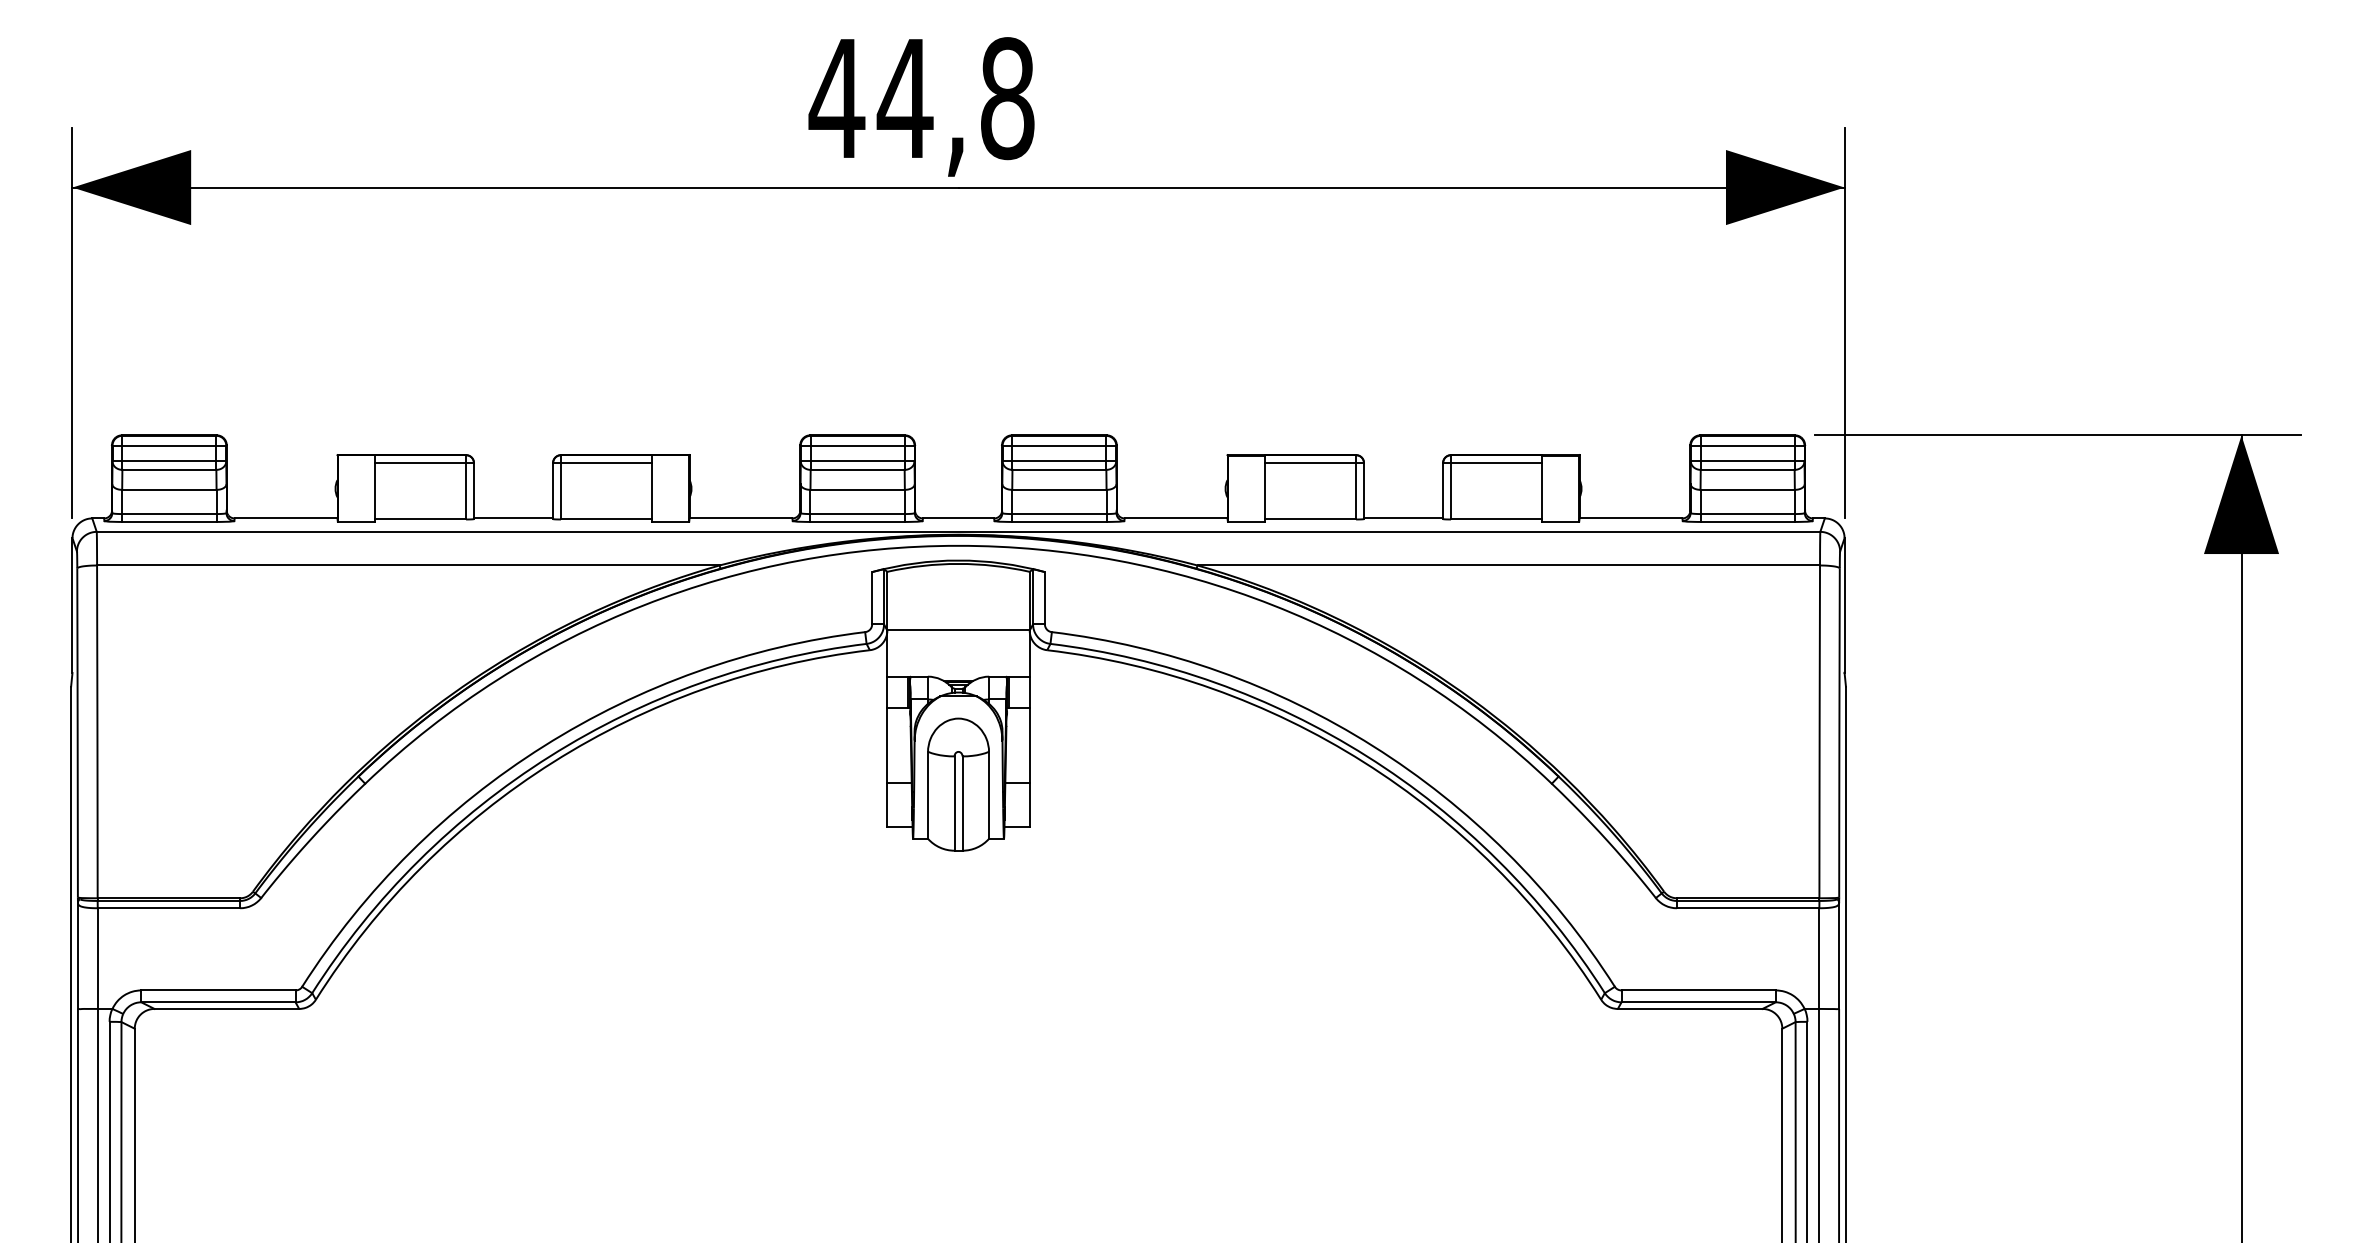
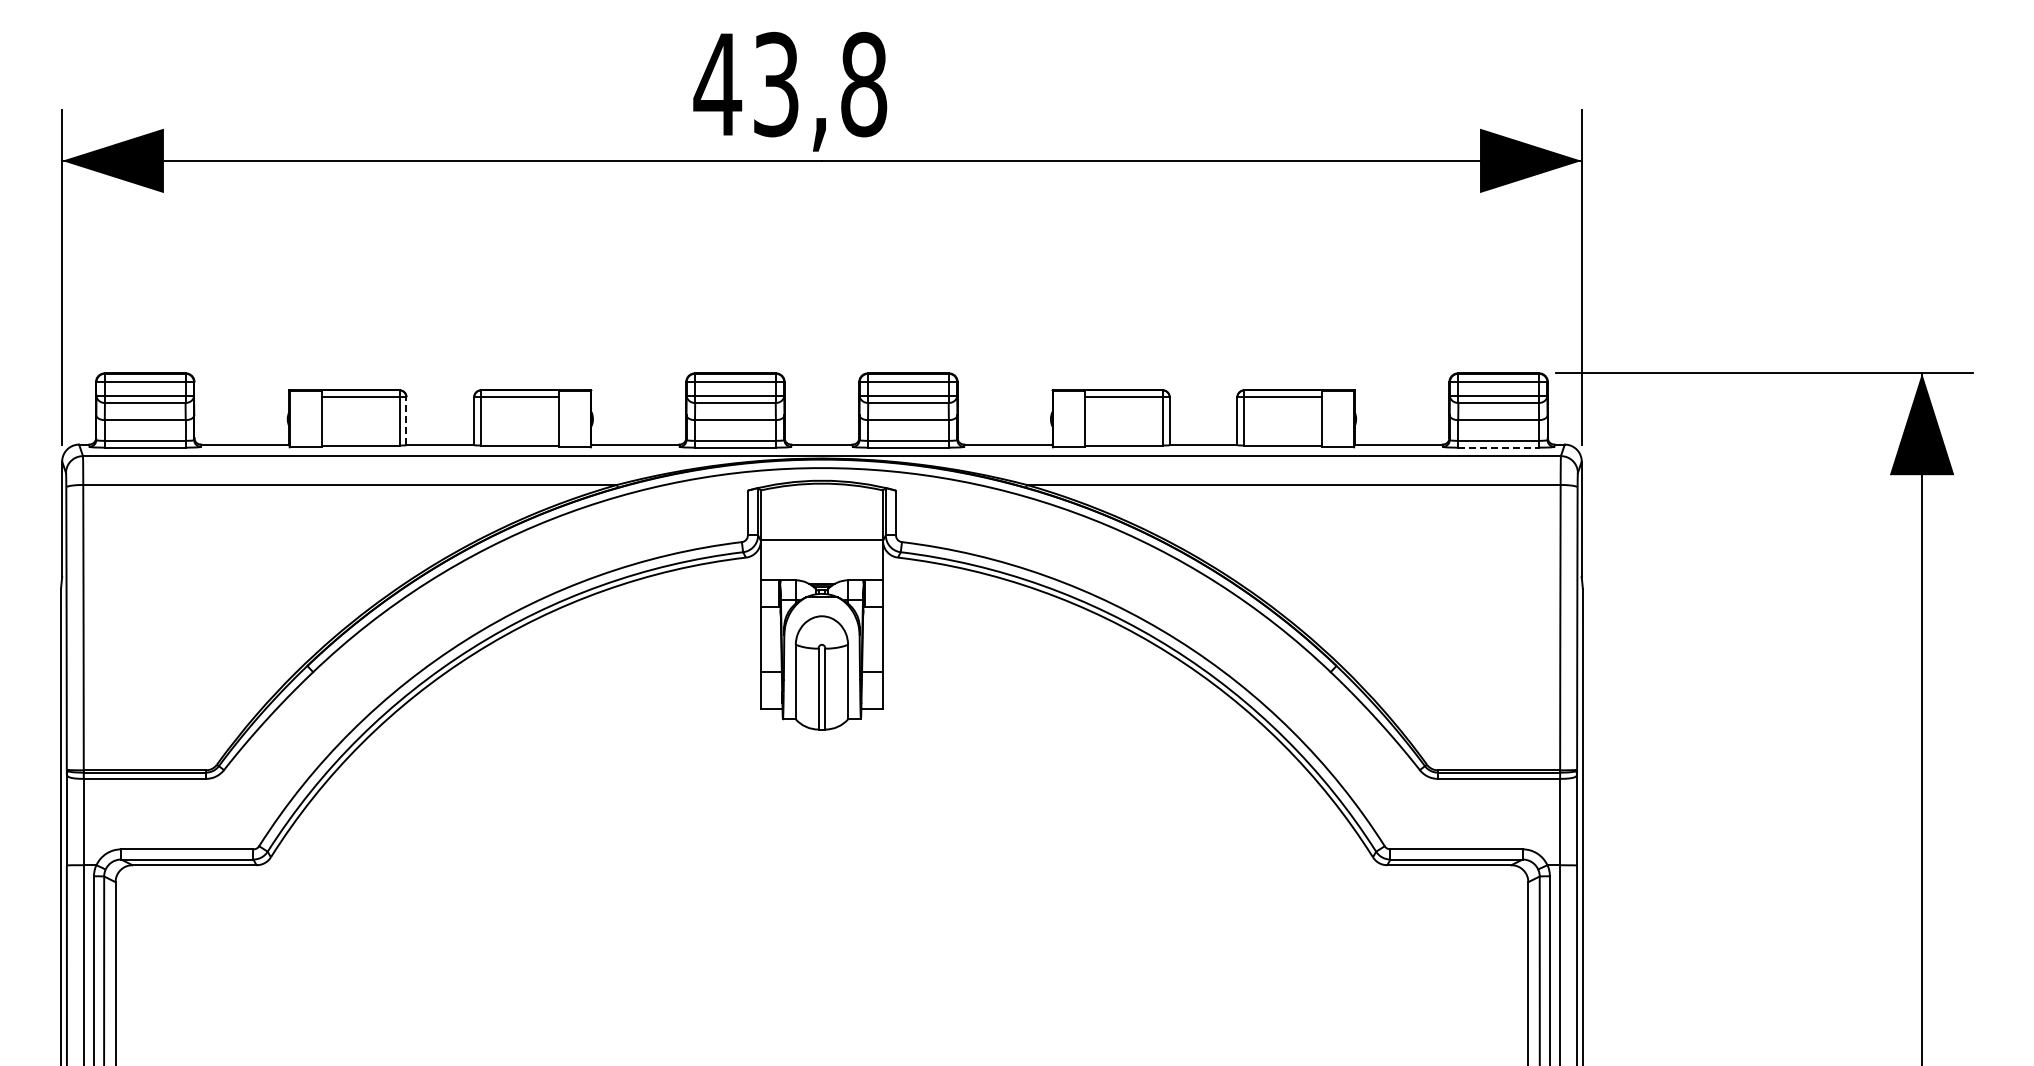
text: (904, 98) -> (775, 84), 44,8 -> 43,8
line: (474, 491) -> (406, 421), solid -> dashed
line: (1748, 521) -> (1499, 447), solid -> dashed

